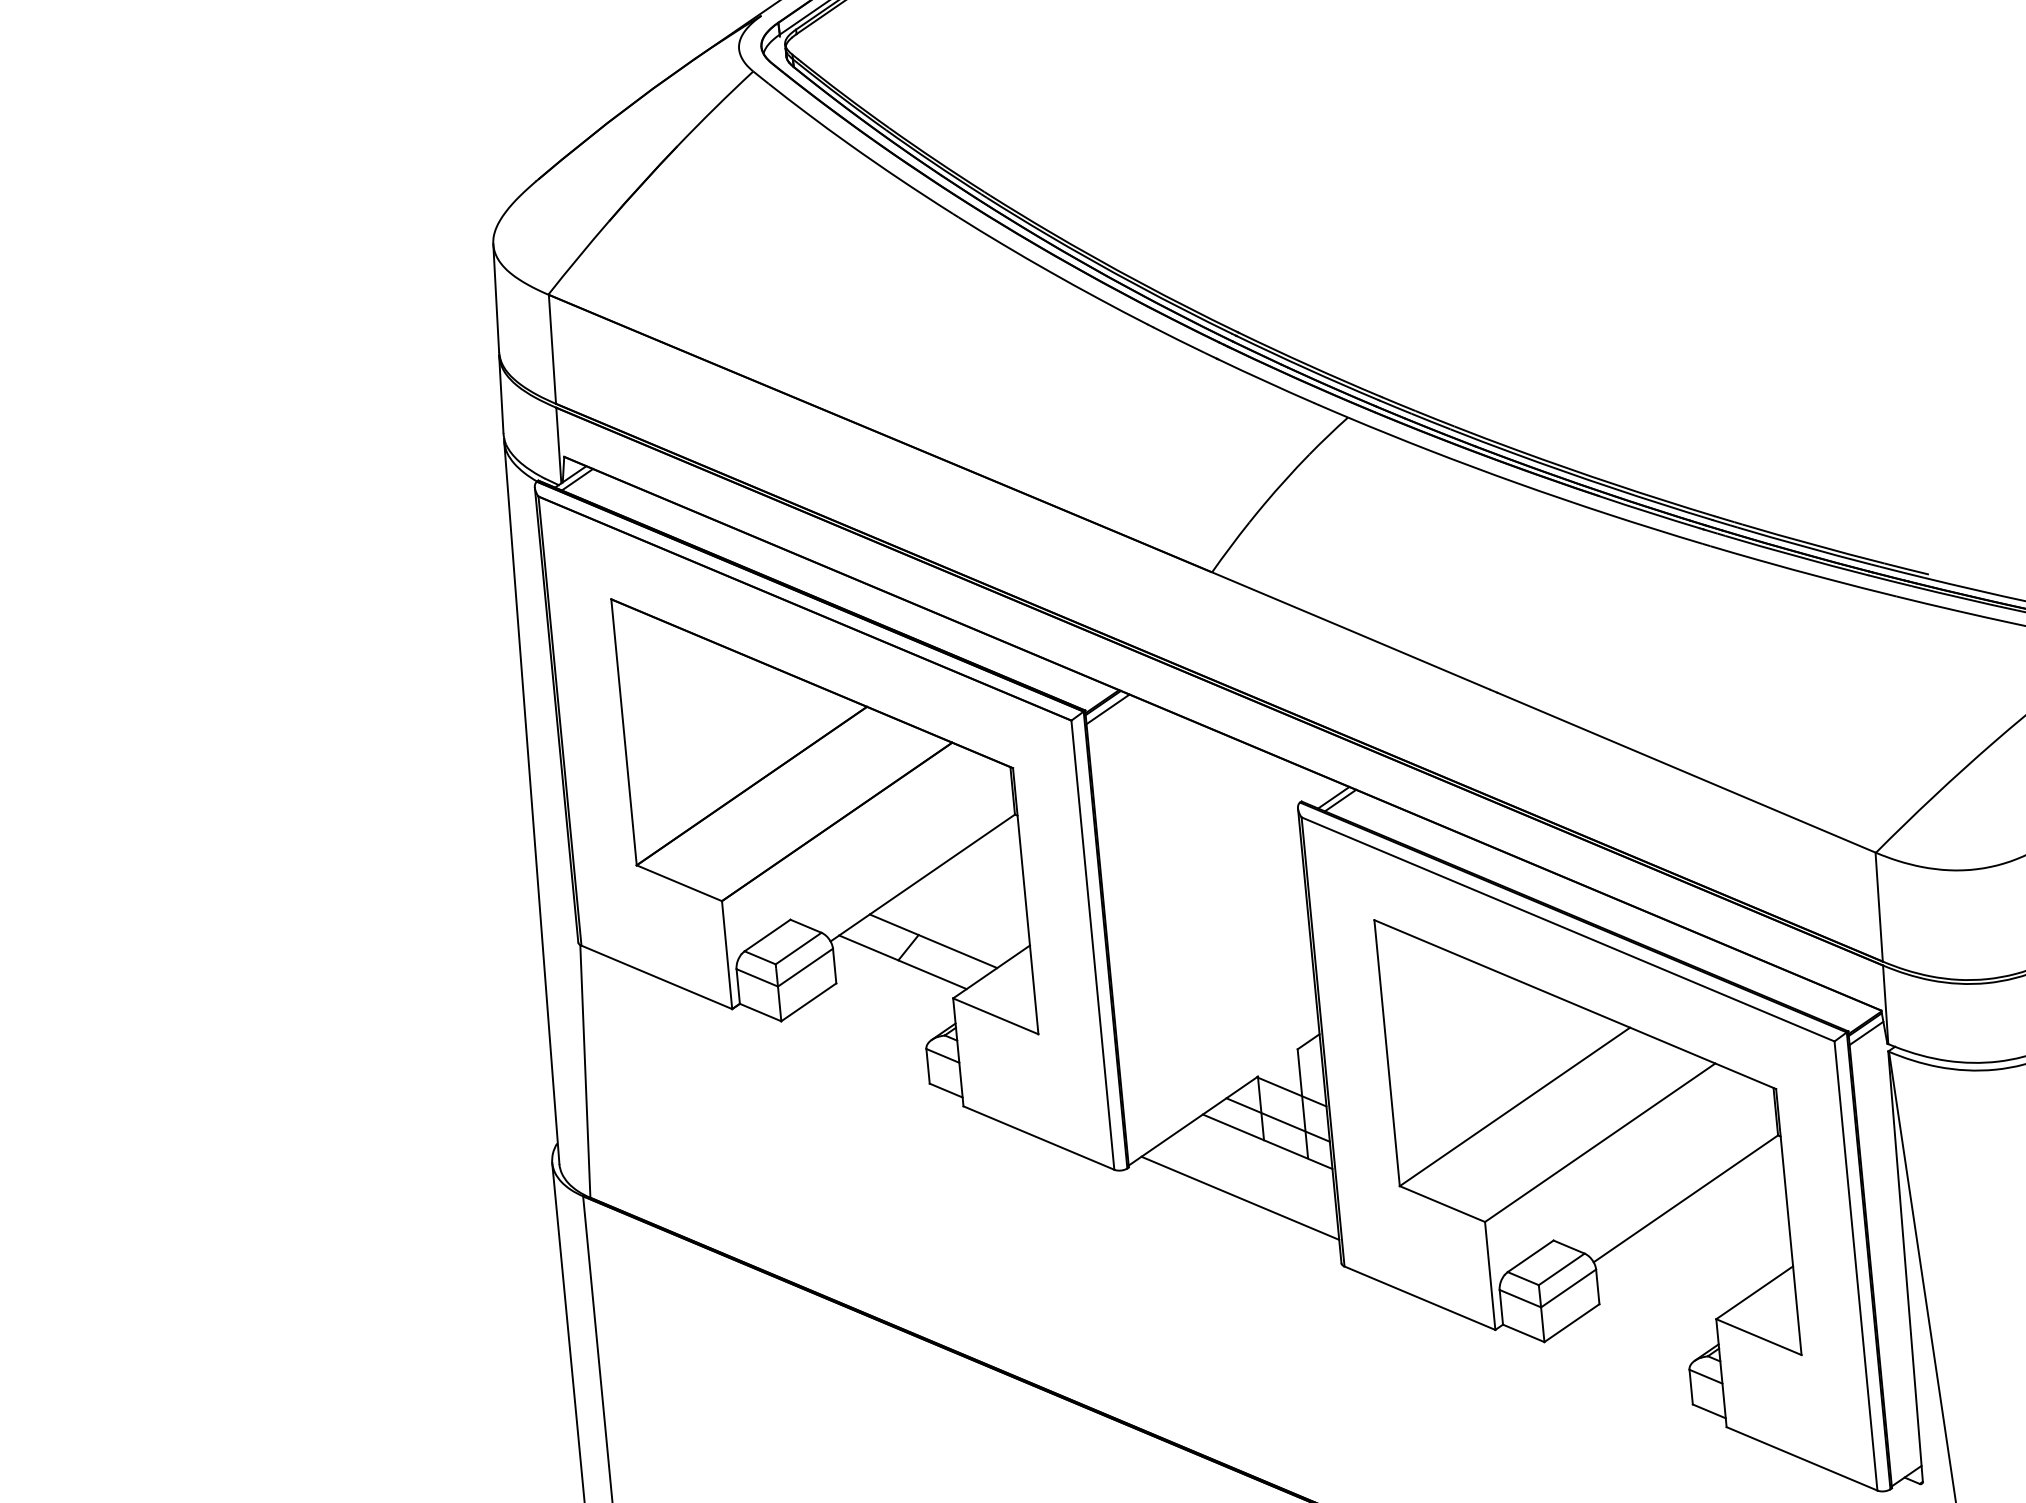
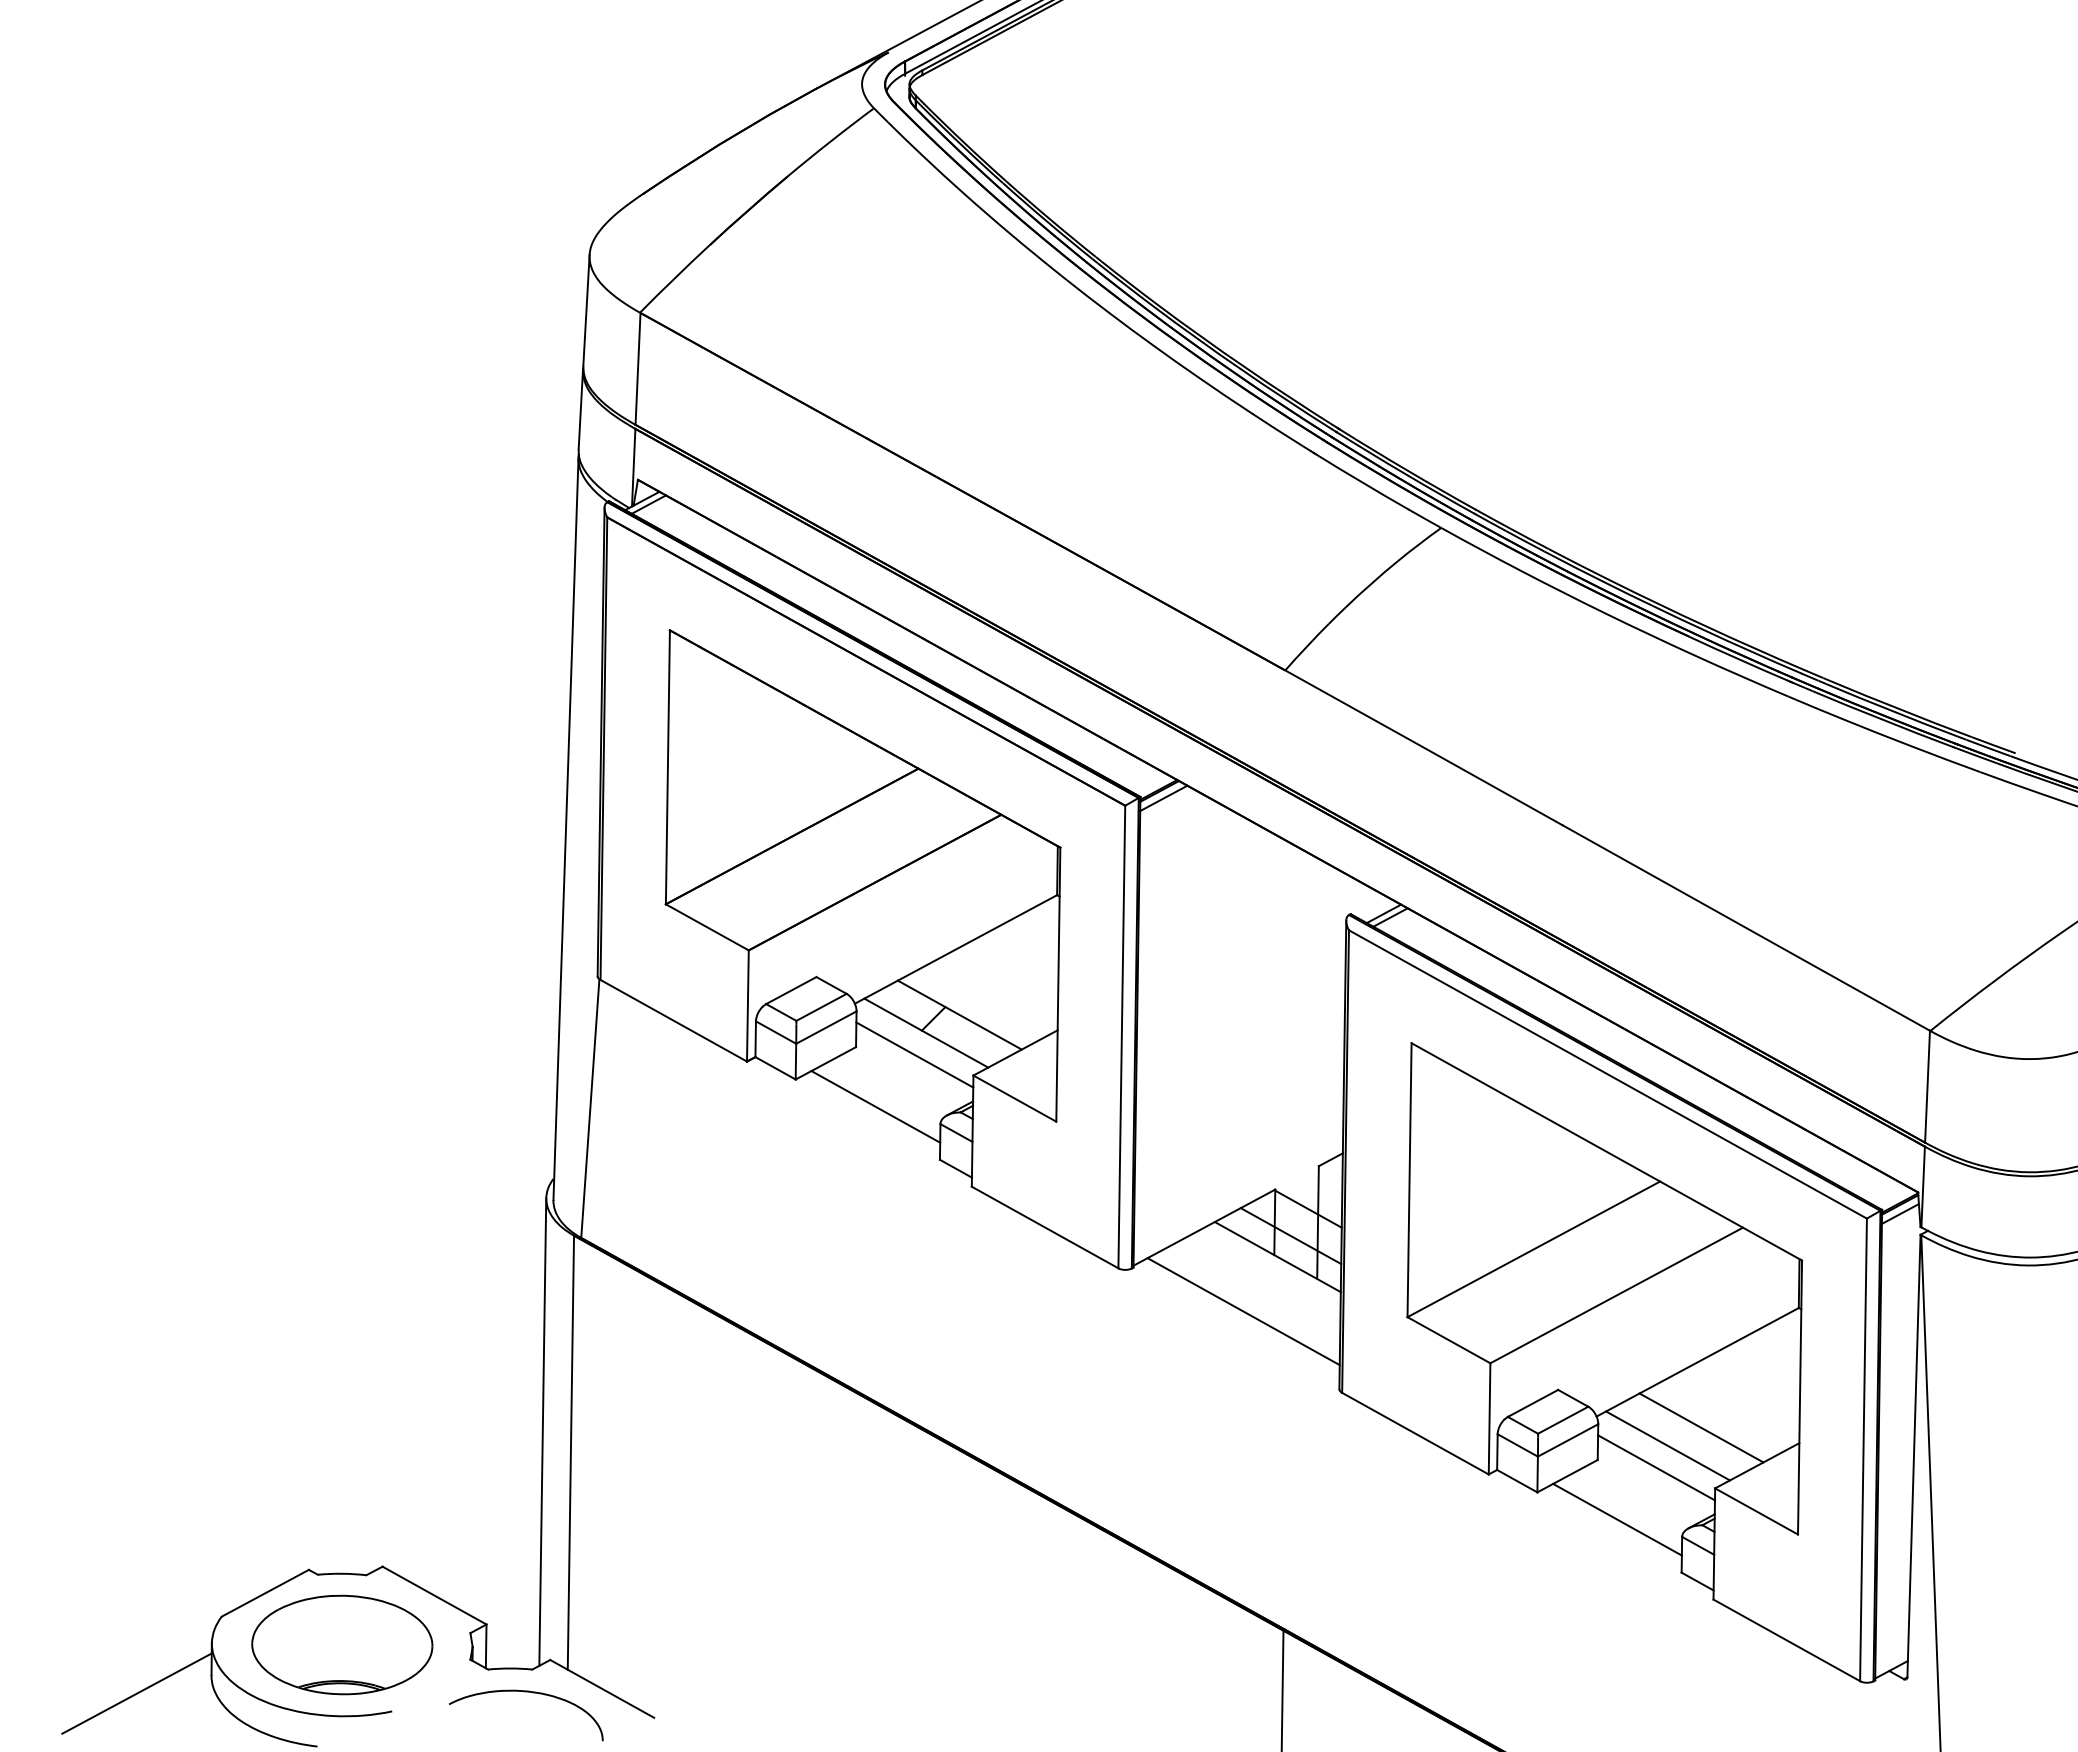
line: (893, 984) -> (914, 1054), added
line: (861, 1038) -> (875, 1106), added
line: (1696, 1261) -> (1701, 1427), added
line: (1665, 1282) -> (1667, 1445), added
line: (1657, 1305) -> (1656, 1467), added
line: (1624, 1359) -> (1617, 1519), added

